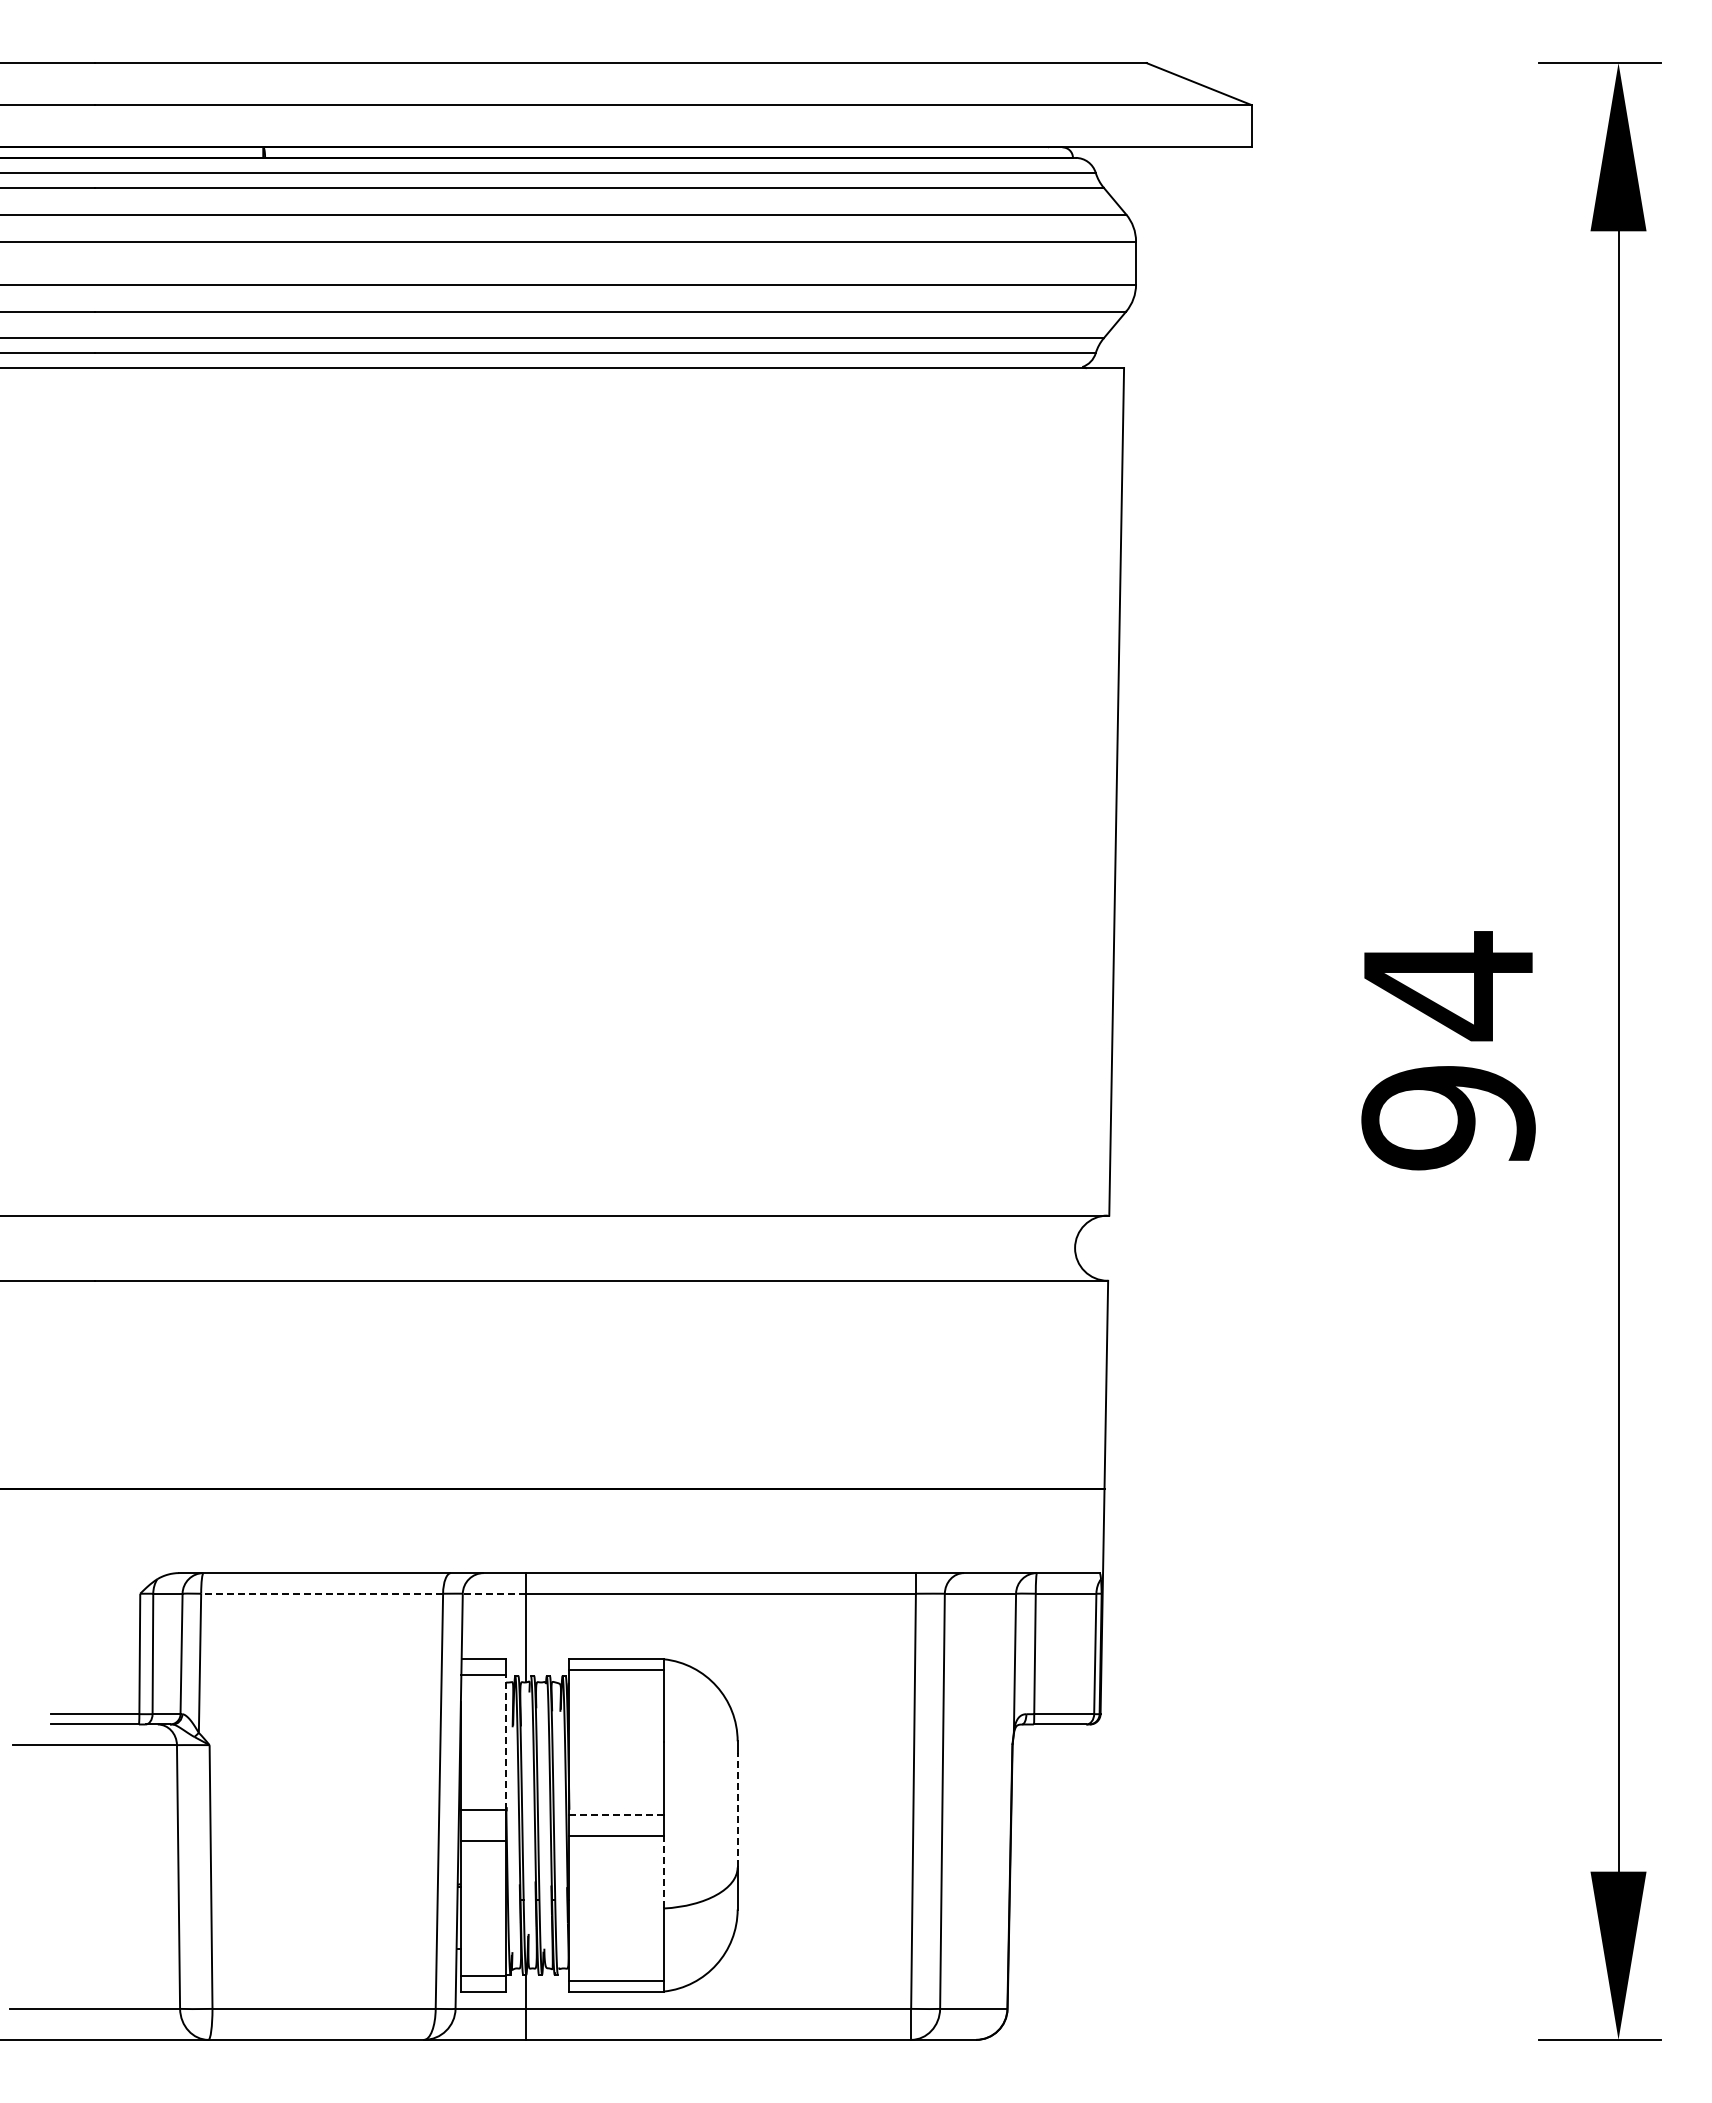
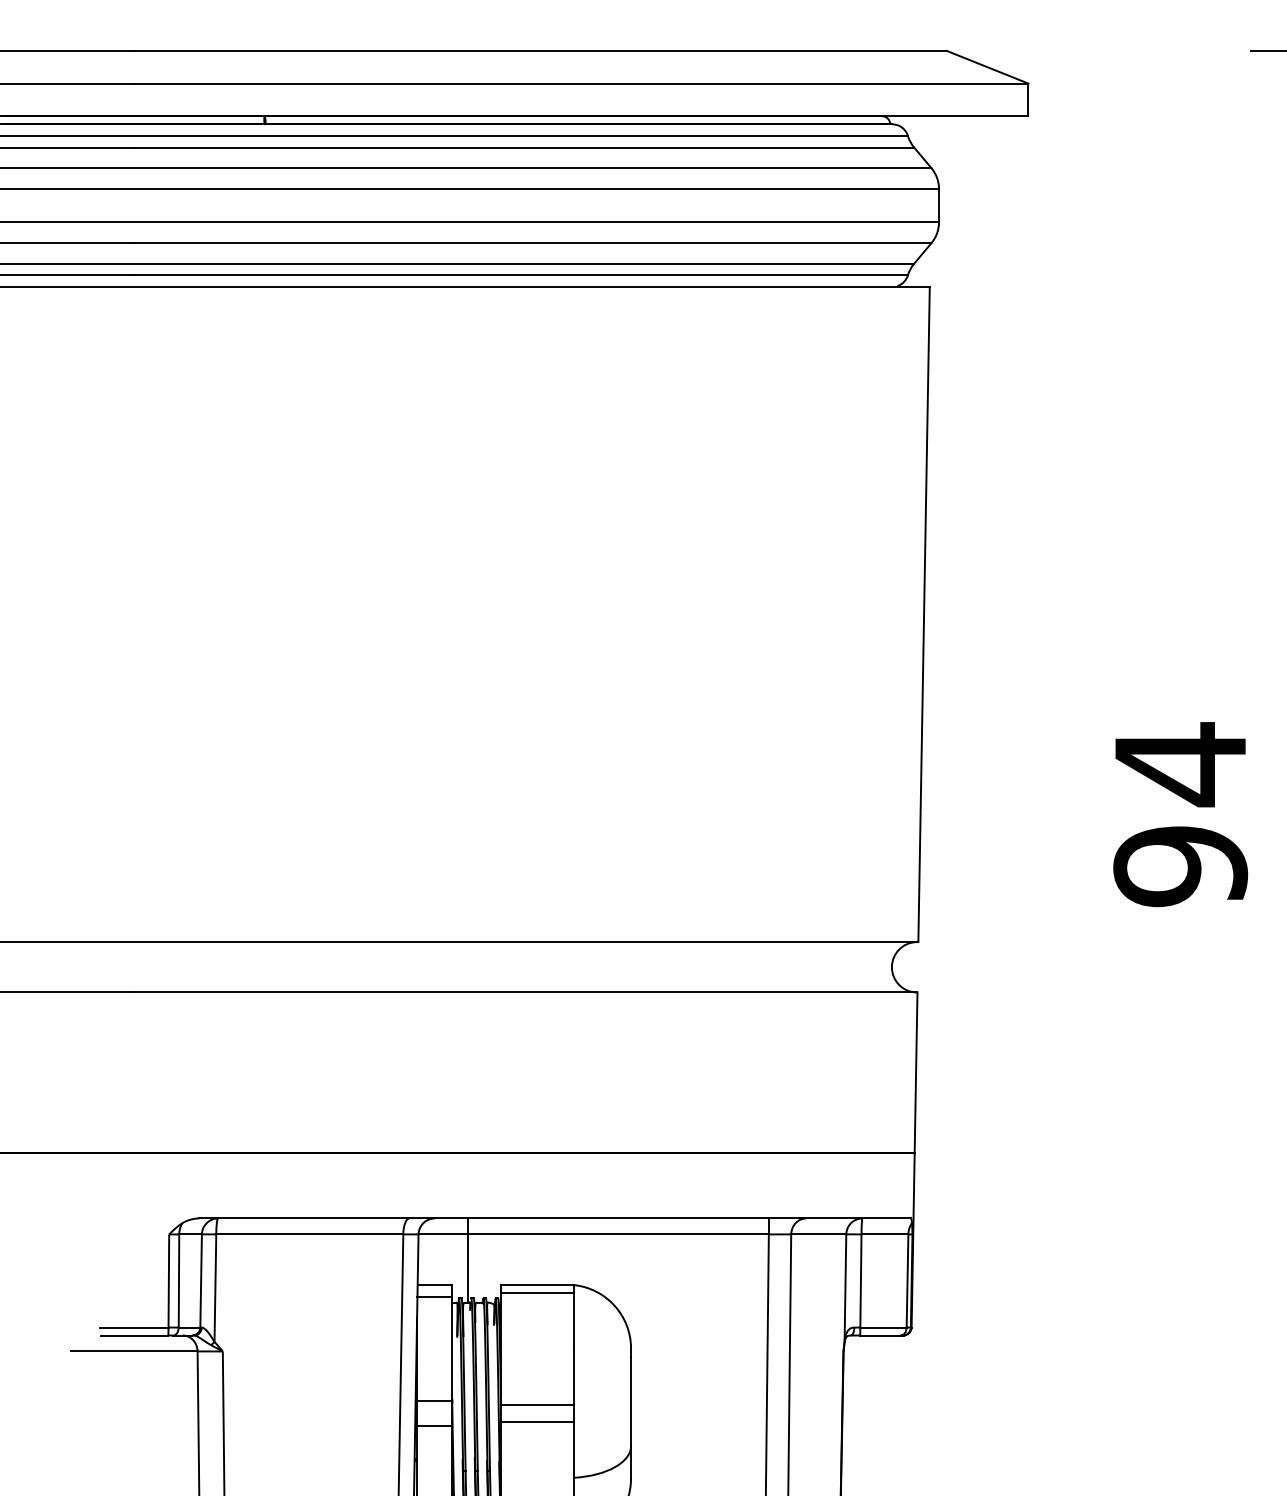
line: (322, 1593) -> (310, 1234), dashed -> solid
line: (494, 1593) -> (443, 1234), dashed -> solid
line: (506, 1741) -> (452, 1348), dashed -> solid
line: (737, 1809) -> (630, 1401), dashed -> solid
line: (617, 1814) -> (538, 1405), dashed -> solid
line: (664, 1871) -> (574, 1449), dashed -> solid

